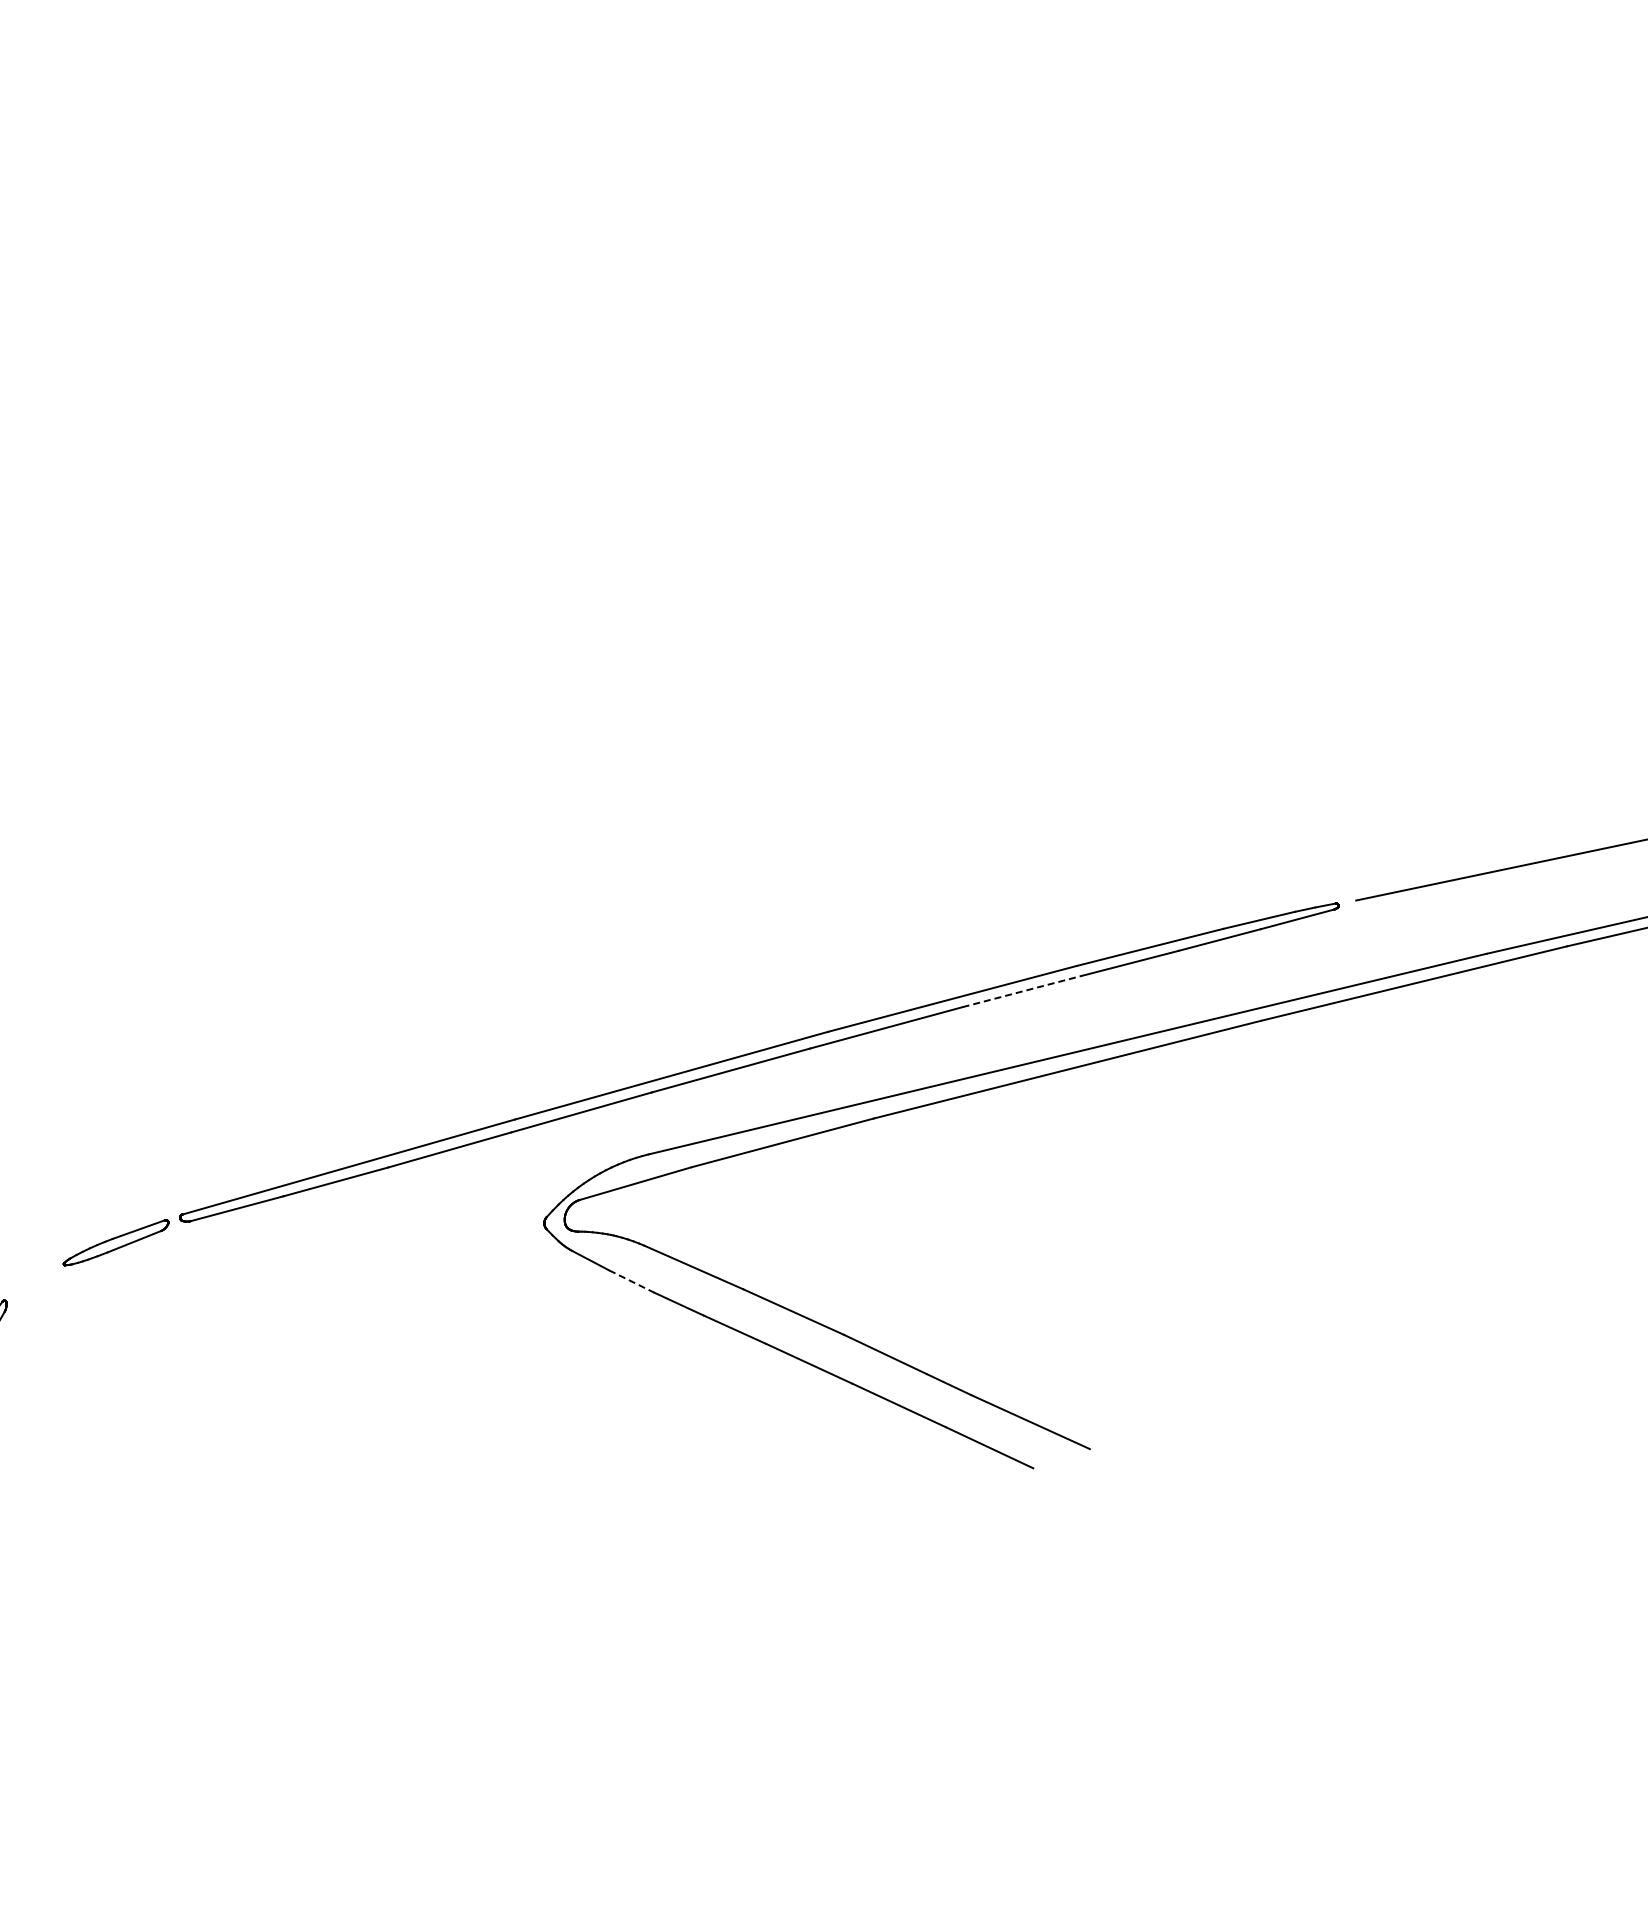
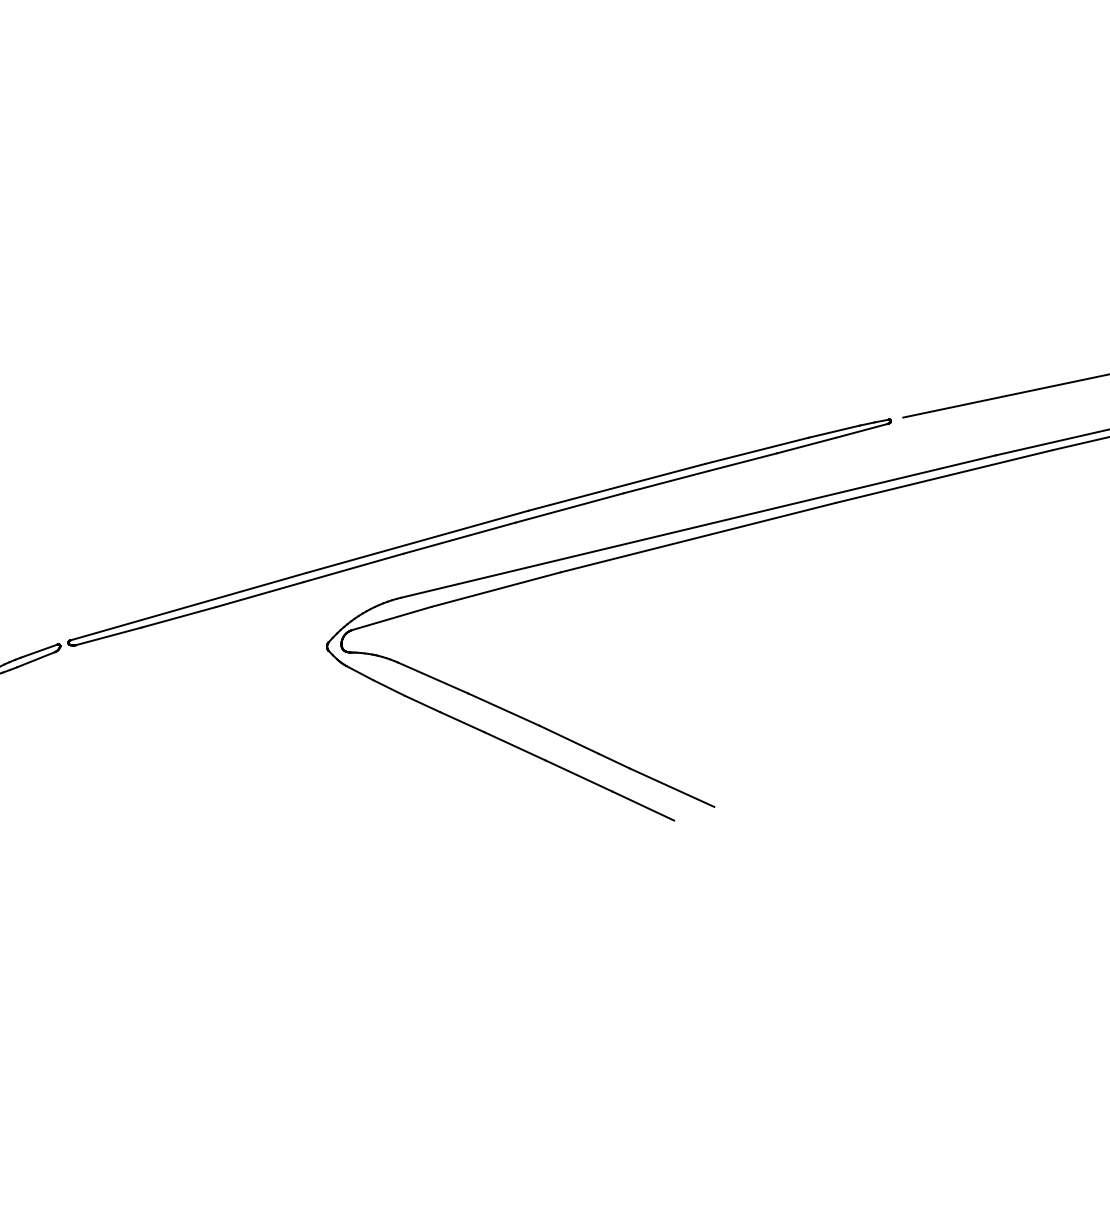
line: (1022, 991) -> (666, 482), dashed -> solid
line: (632, 1281) -> (389, 687), dashed -> solid

